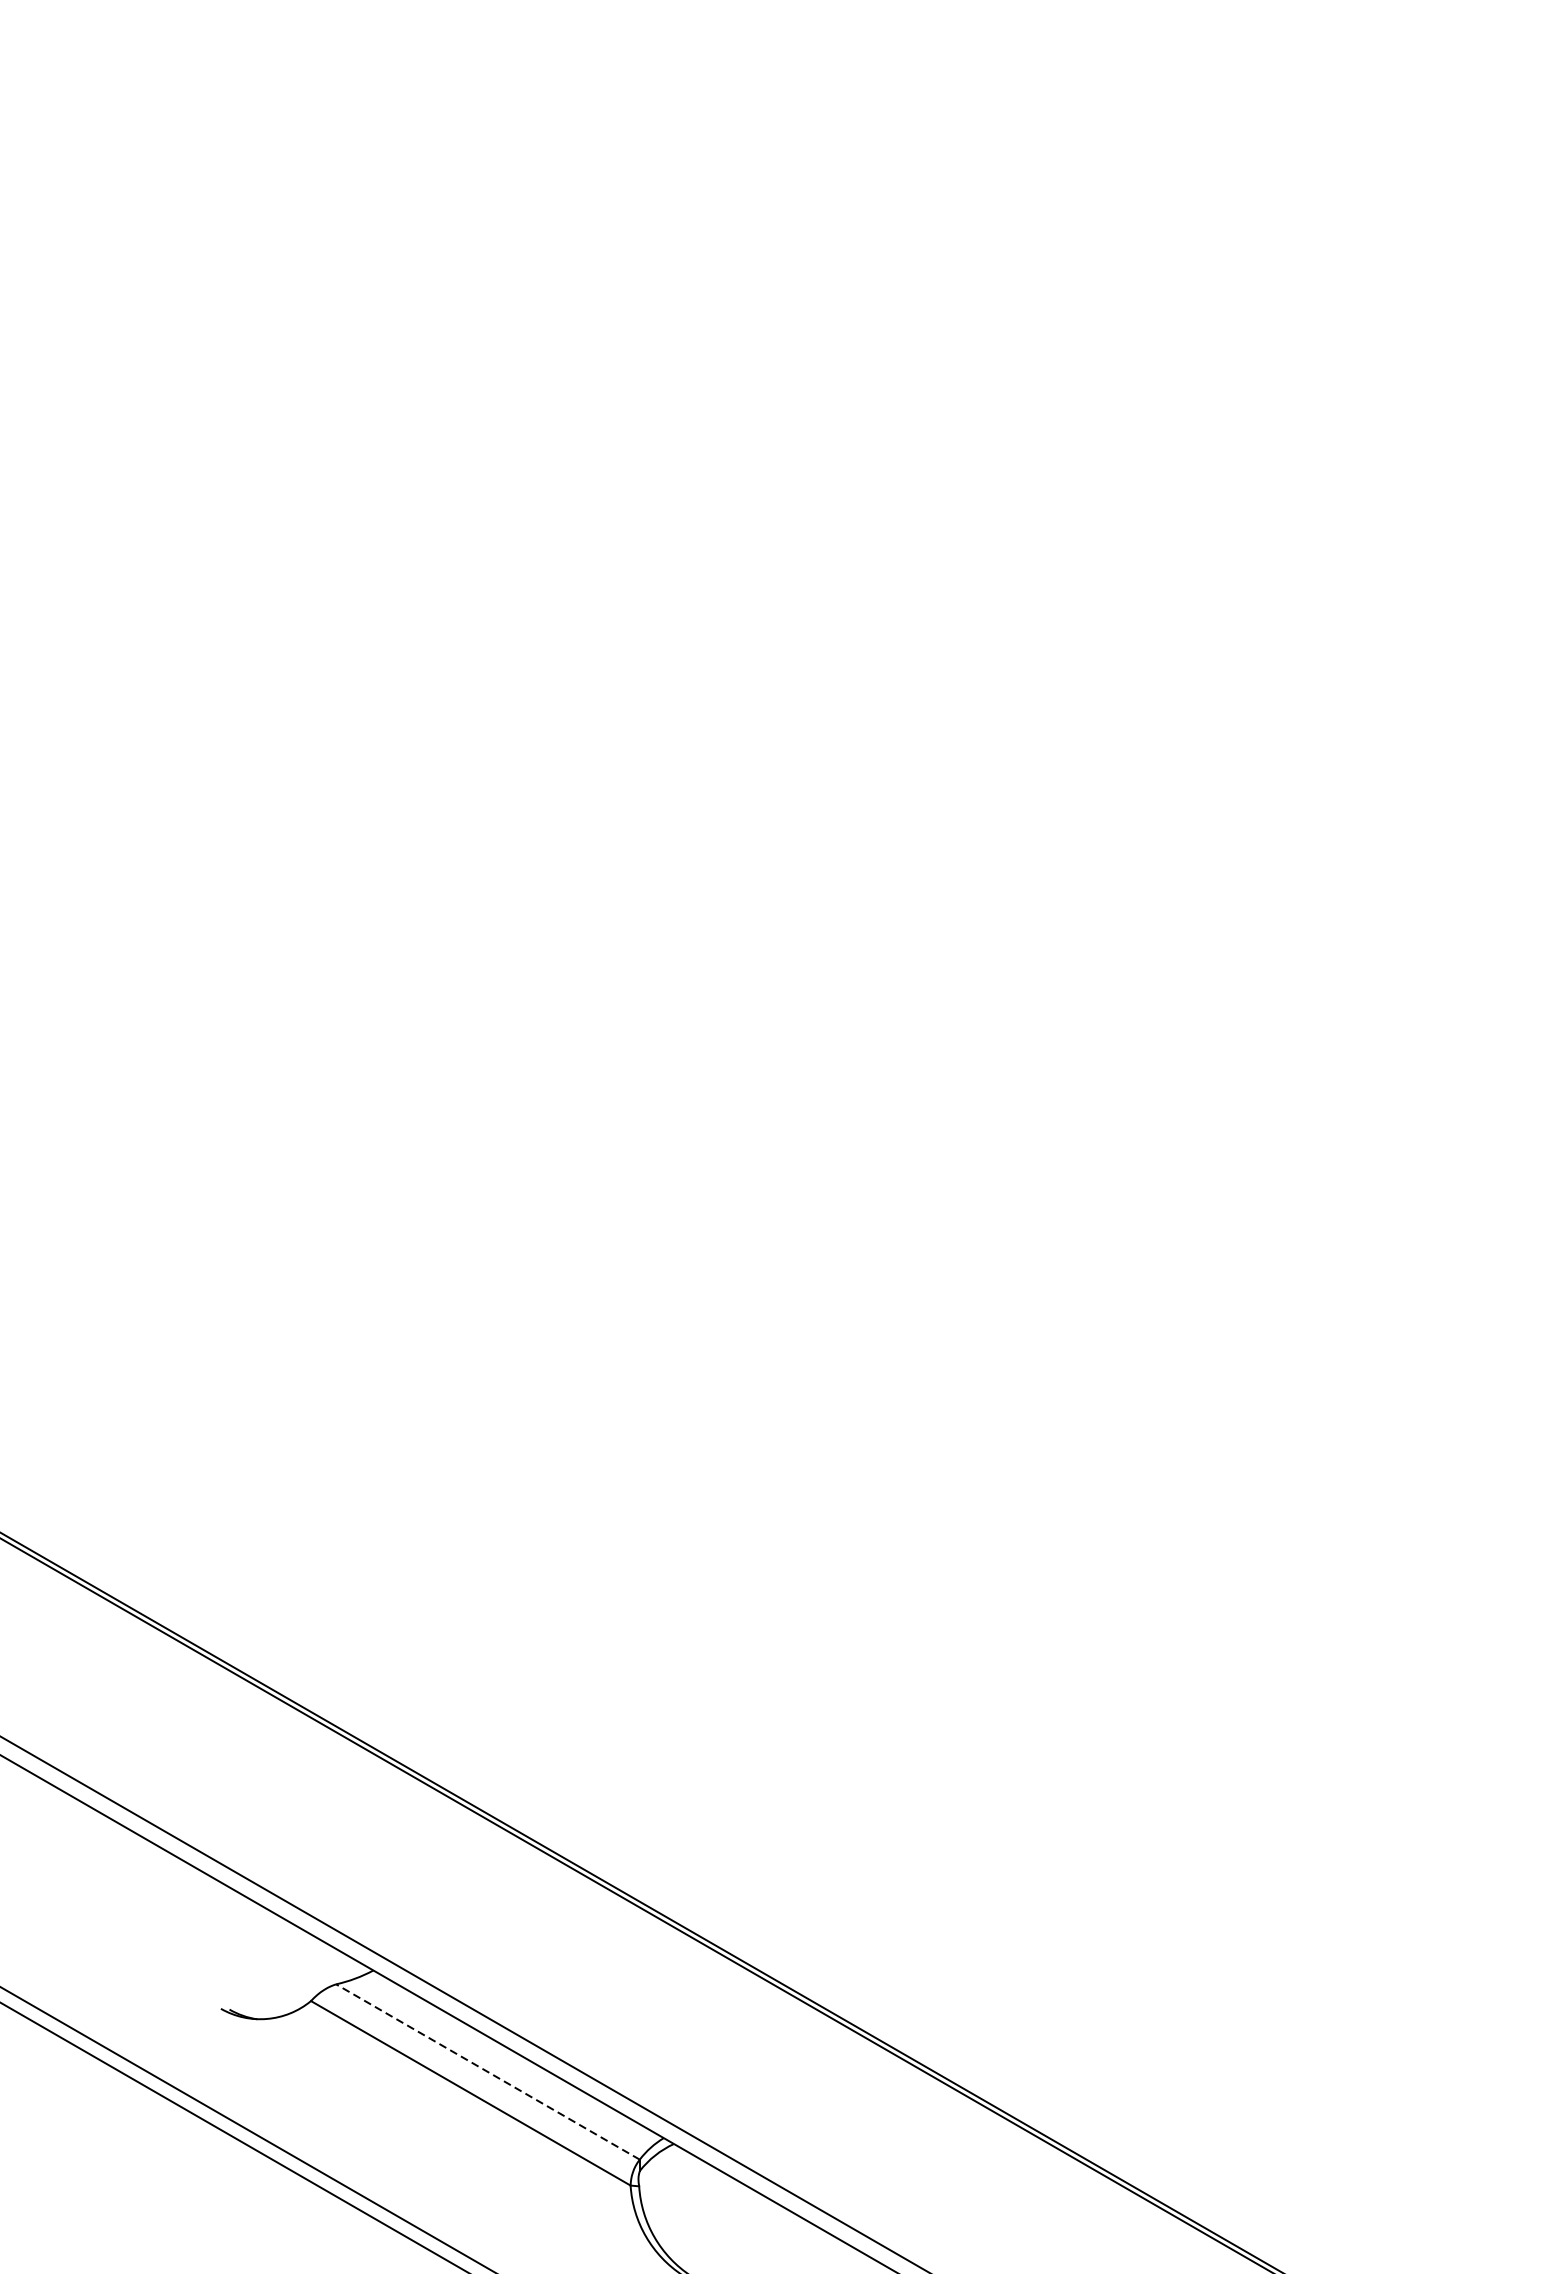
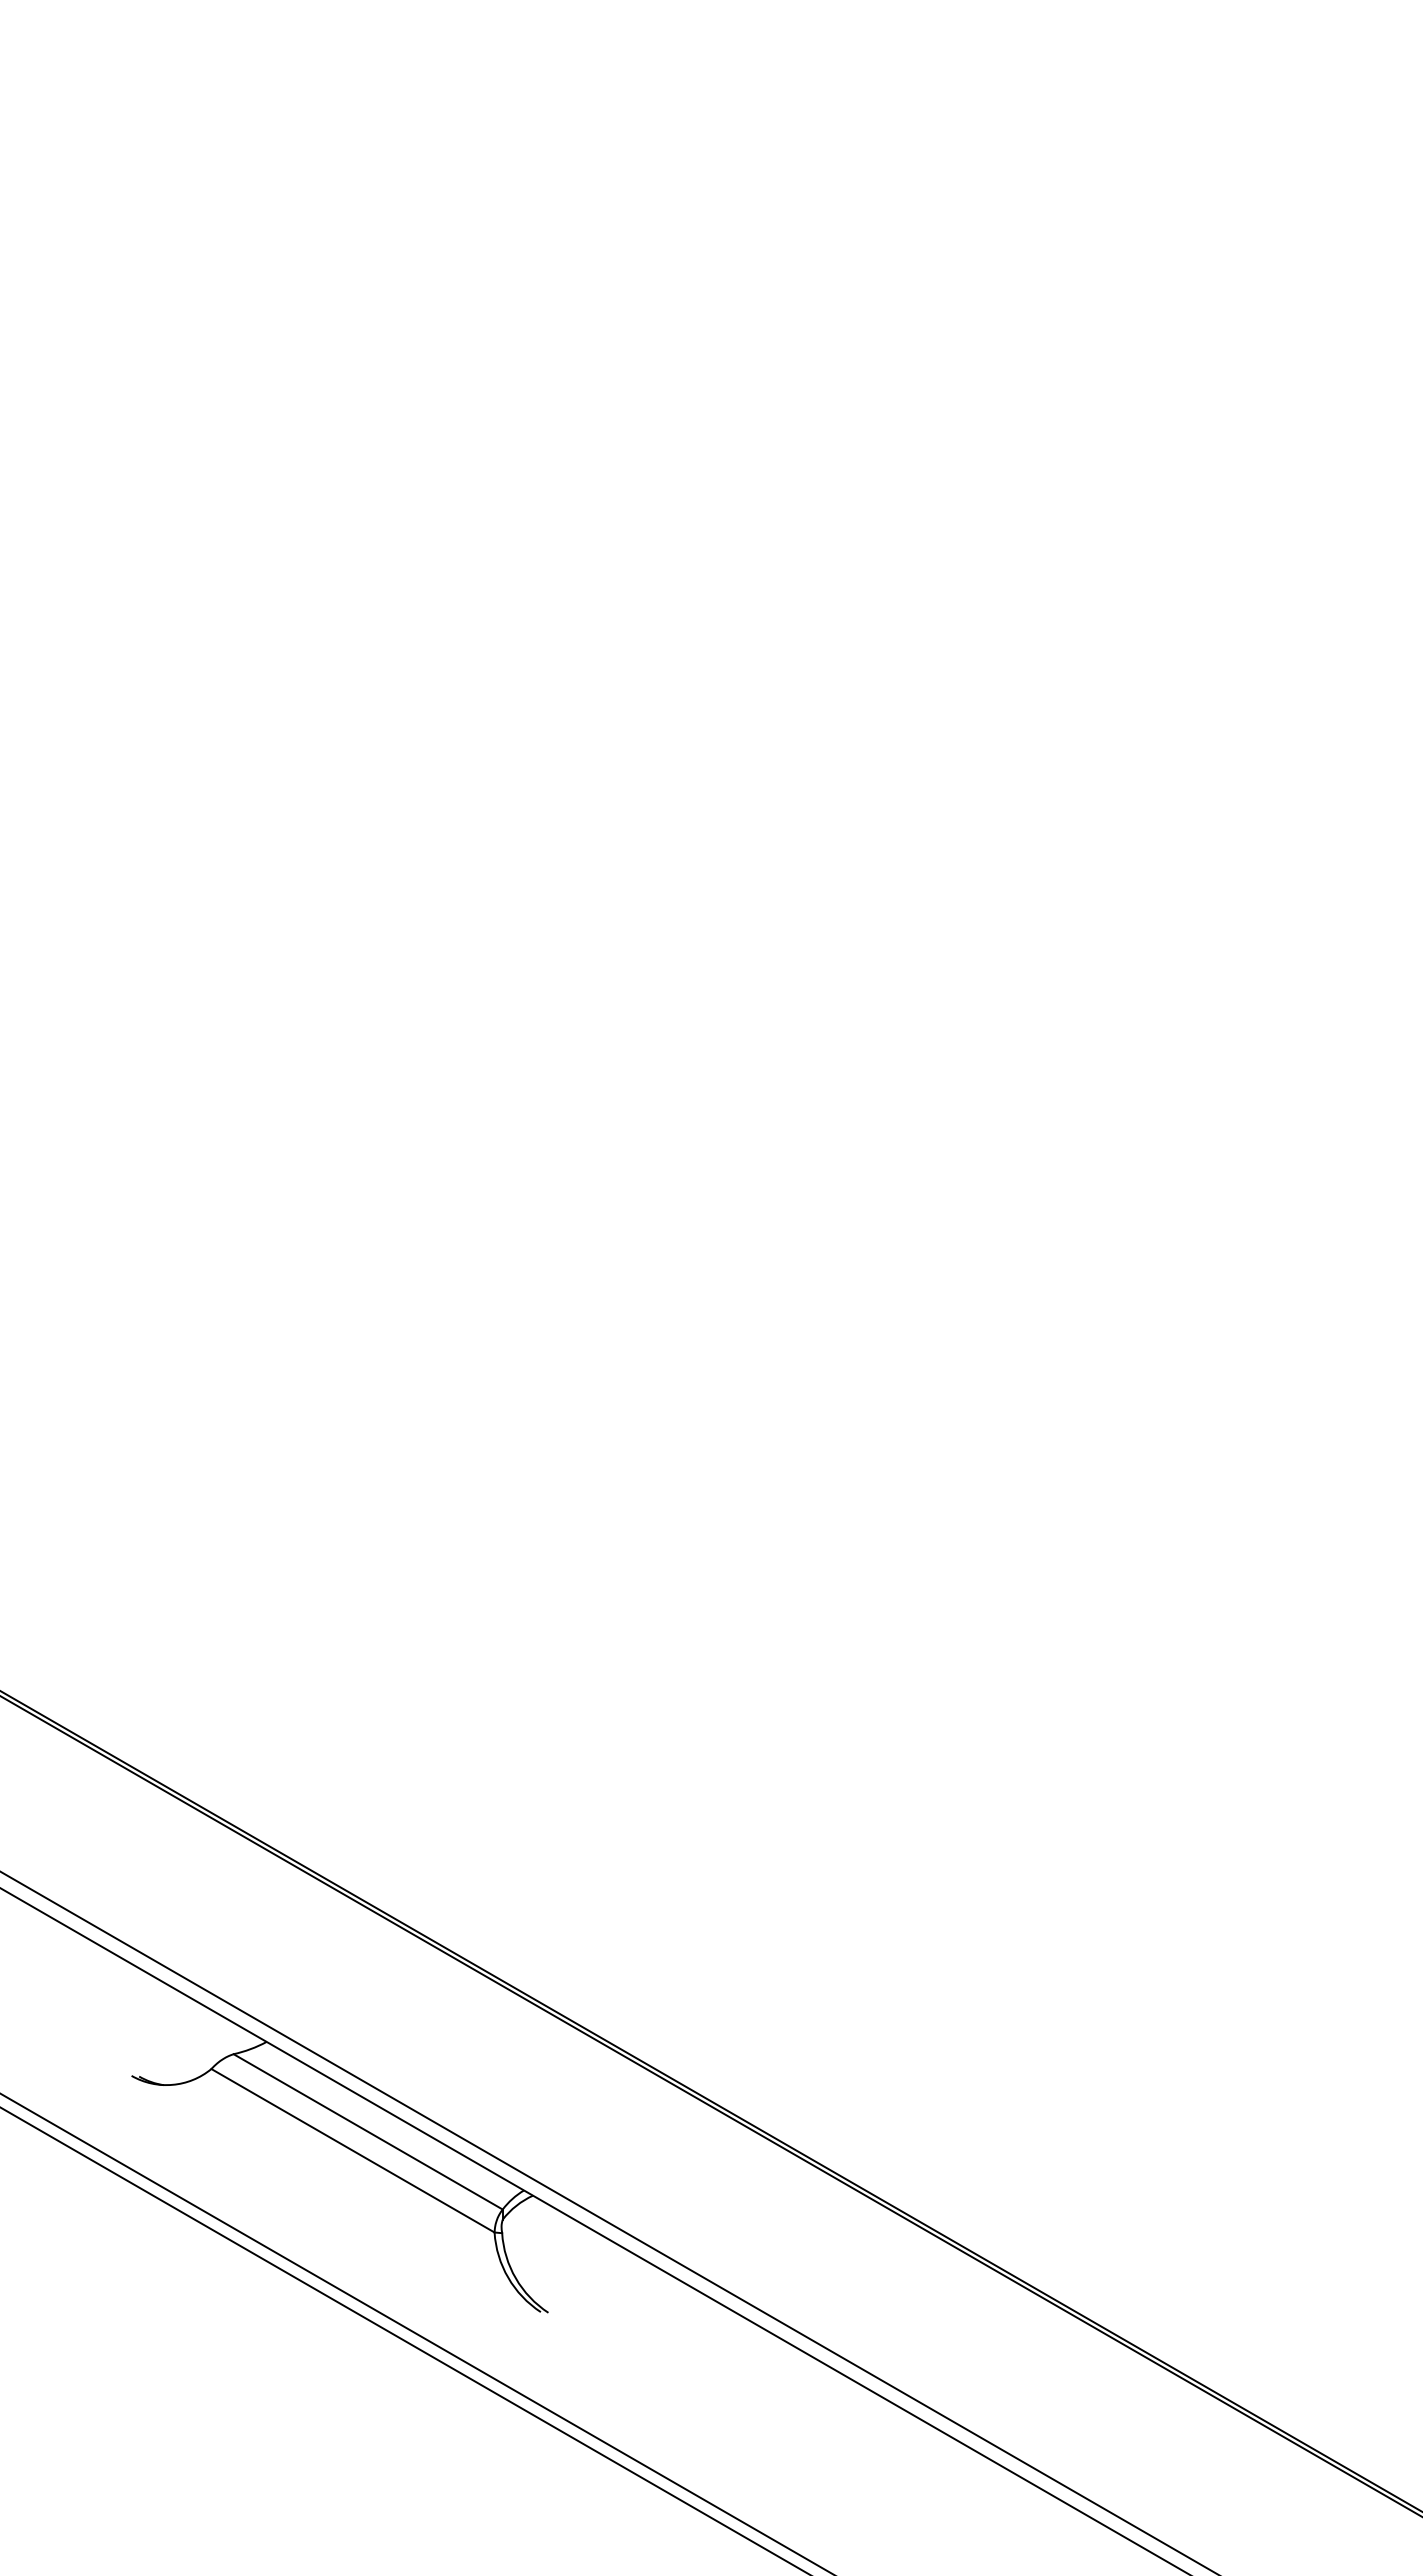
line: (487, 2071) -> (367, 2131), dashed -> solid

